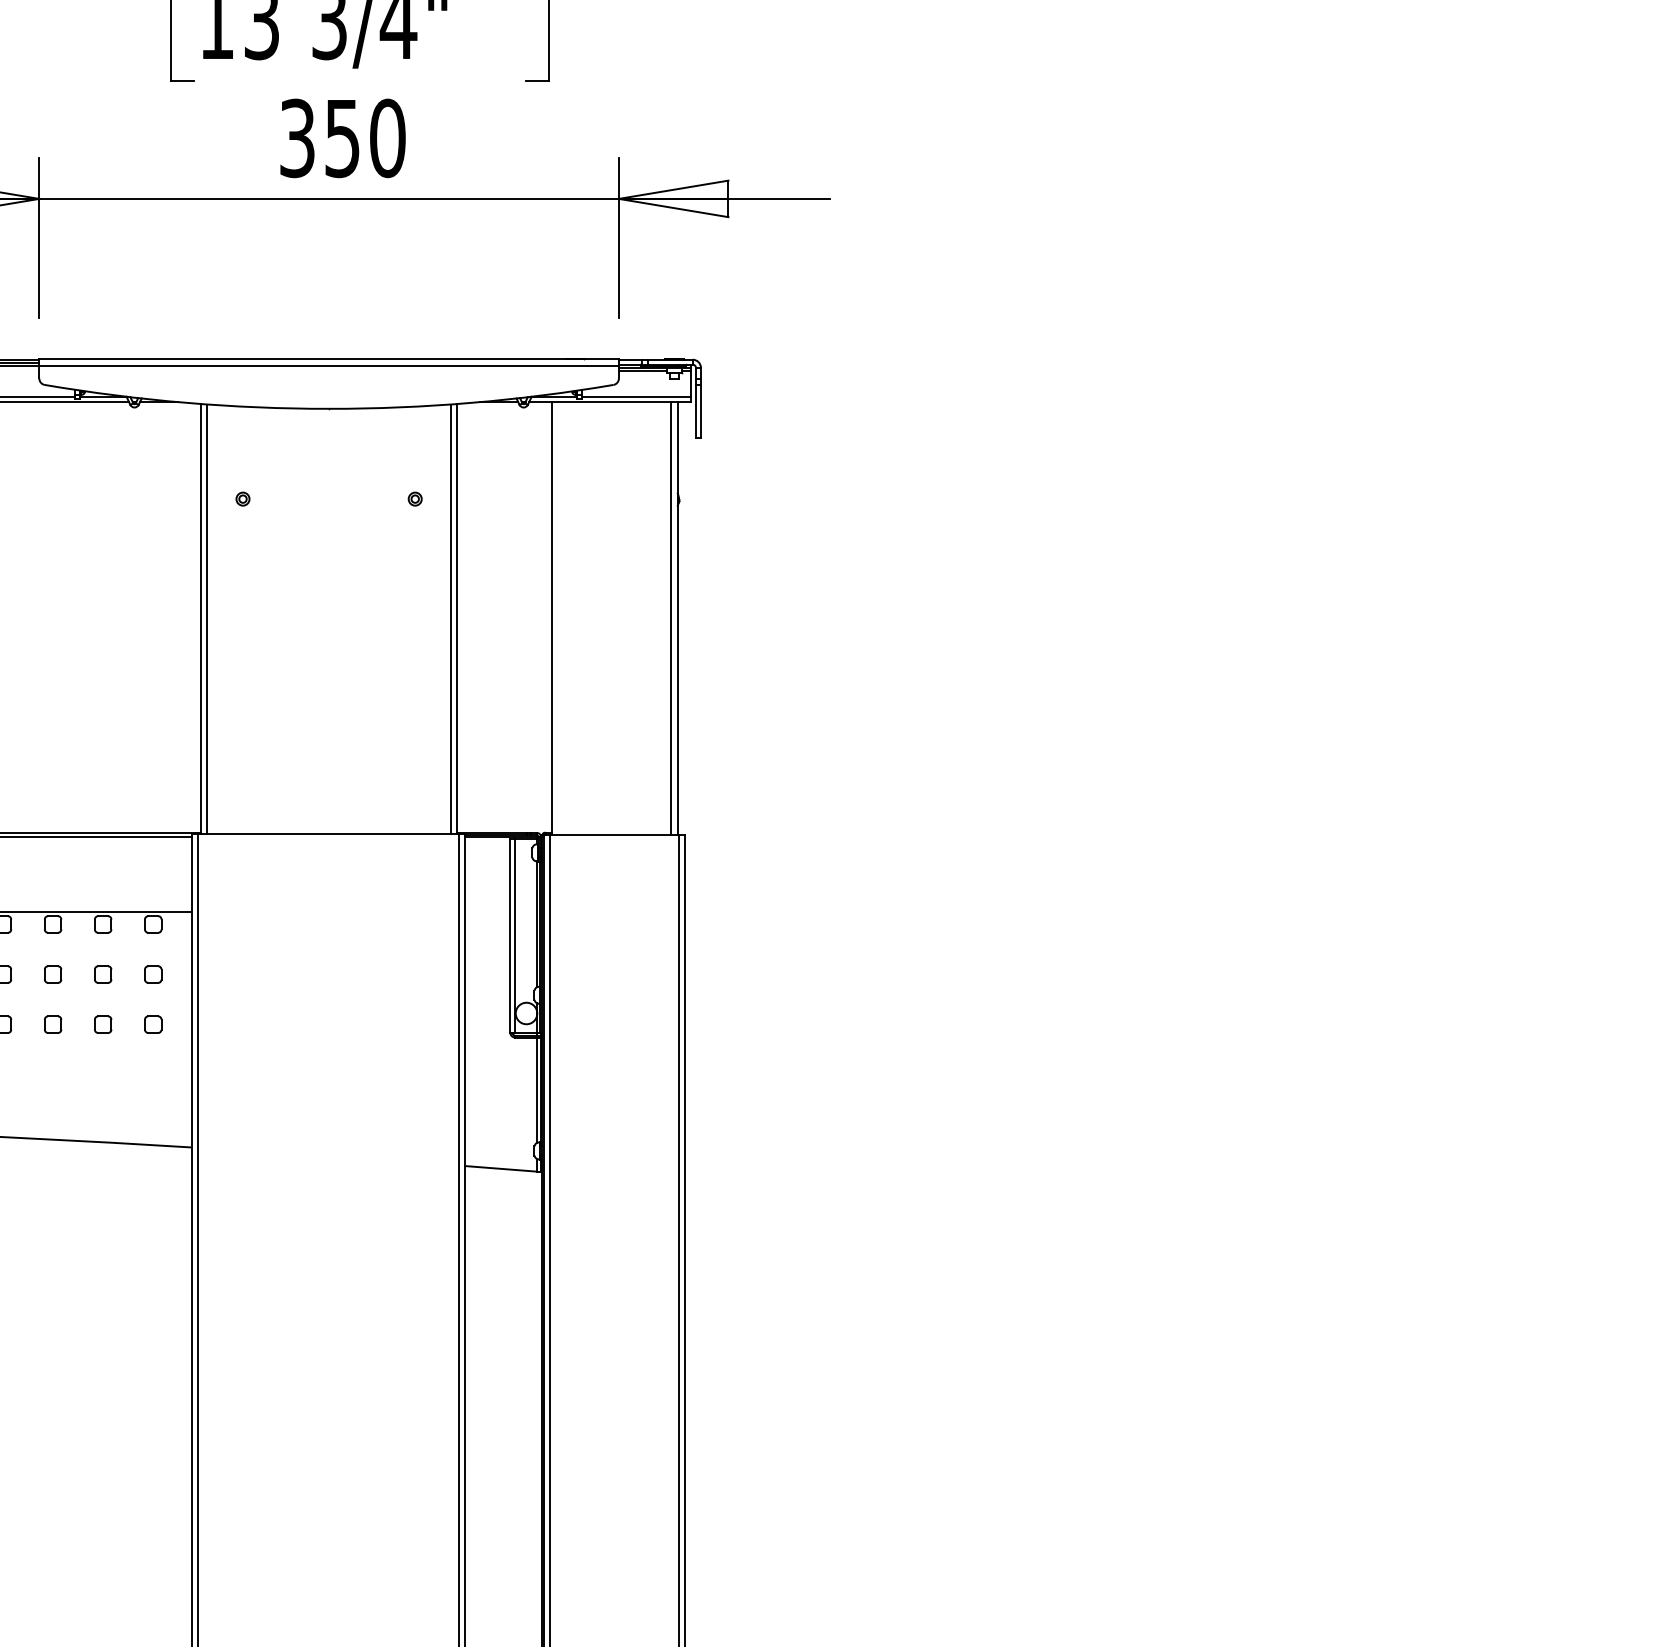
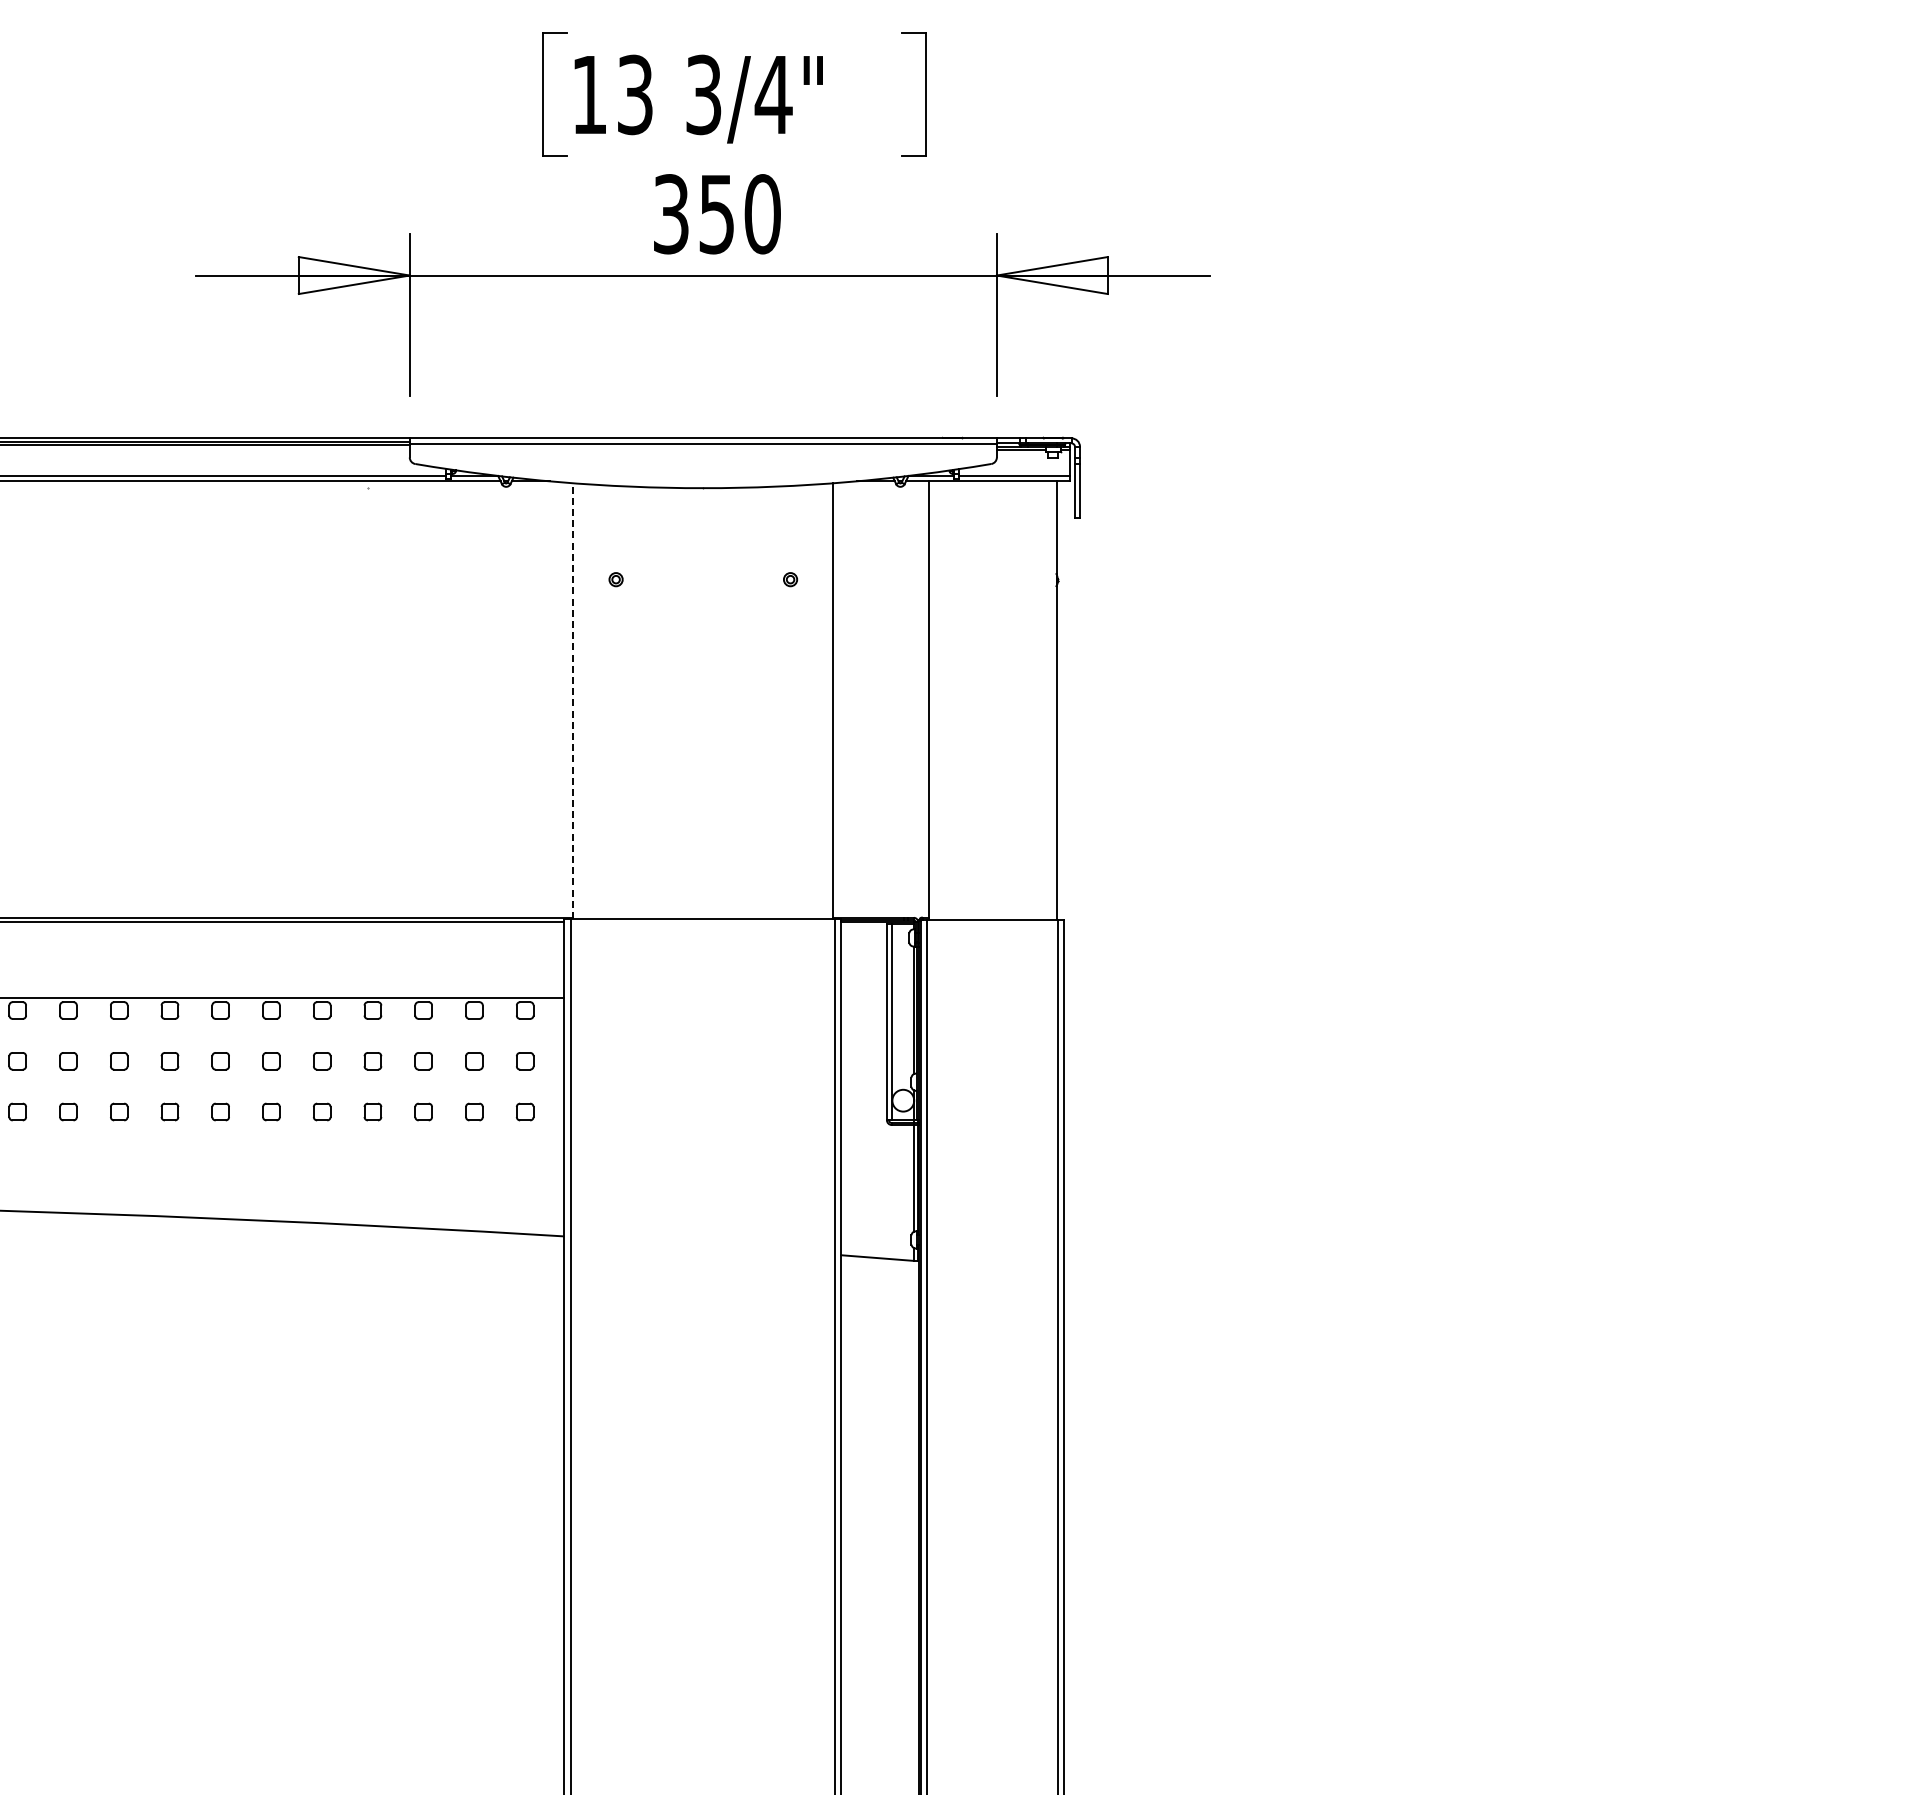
line: (670, 618) -> (1049, 700), removed
line: (200, 619) -> (573, 701), solid -> dashed
line: (207, 619) -> (580, 701), removed
line: (450, 619) -> (826, 701), removed

